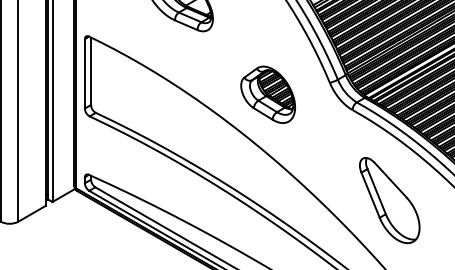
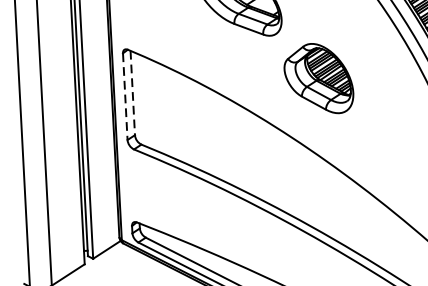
line: (91, 71) -> (133, 93), solid -> dashed
line: (84, 73) -> (124, 96), solid -> dashed
part: (267, 94) -> (317, 78), moved

